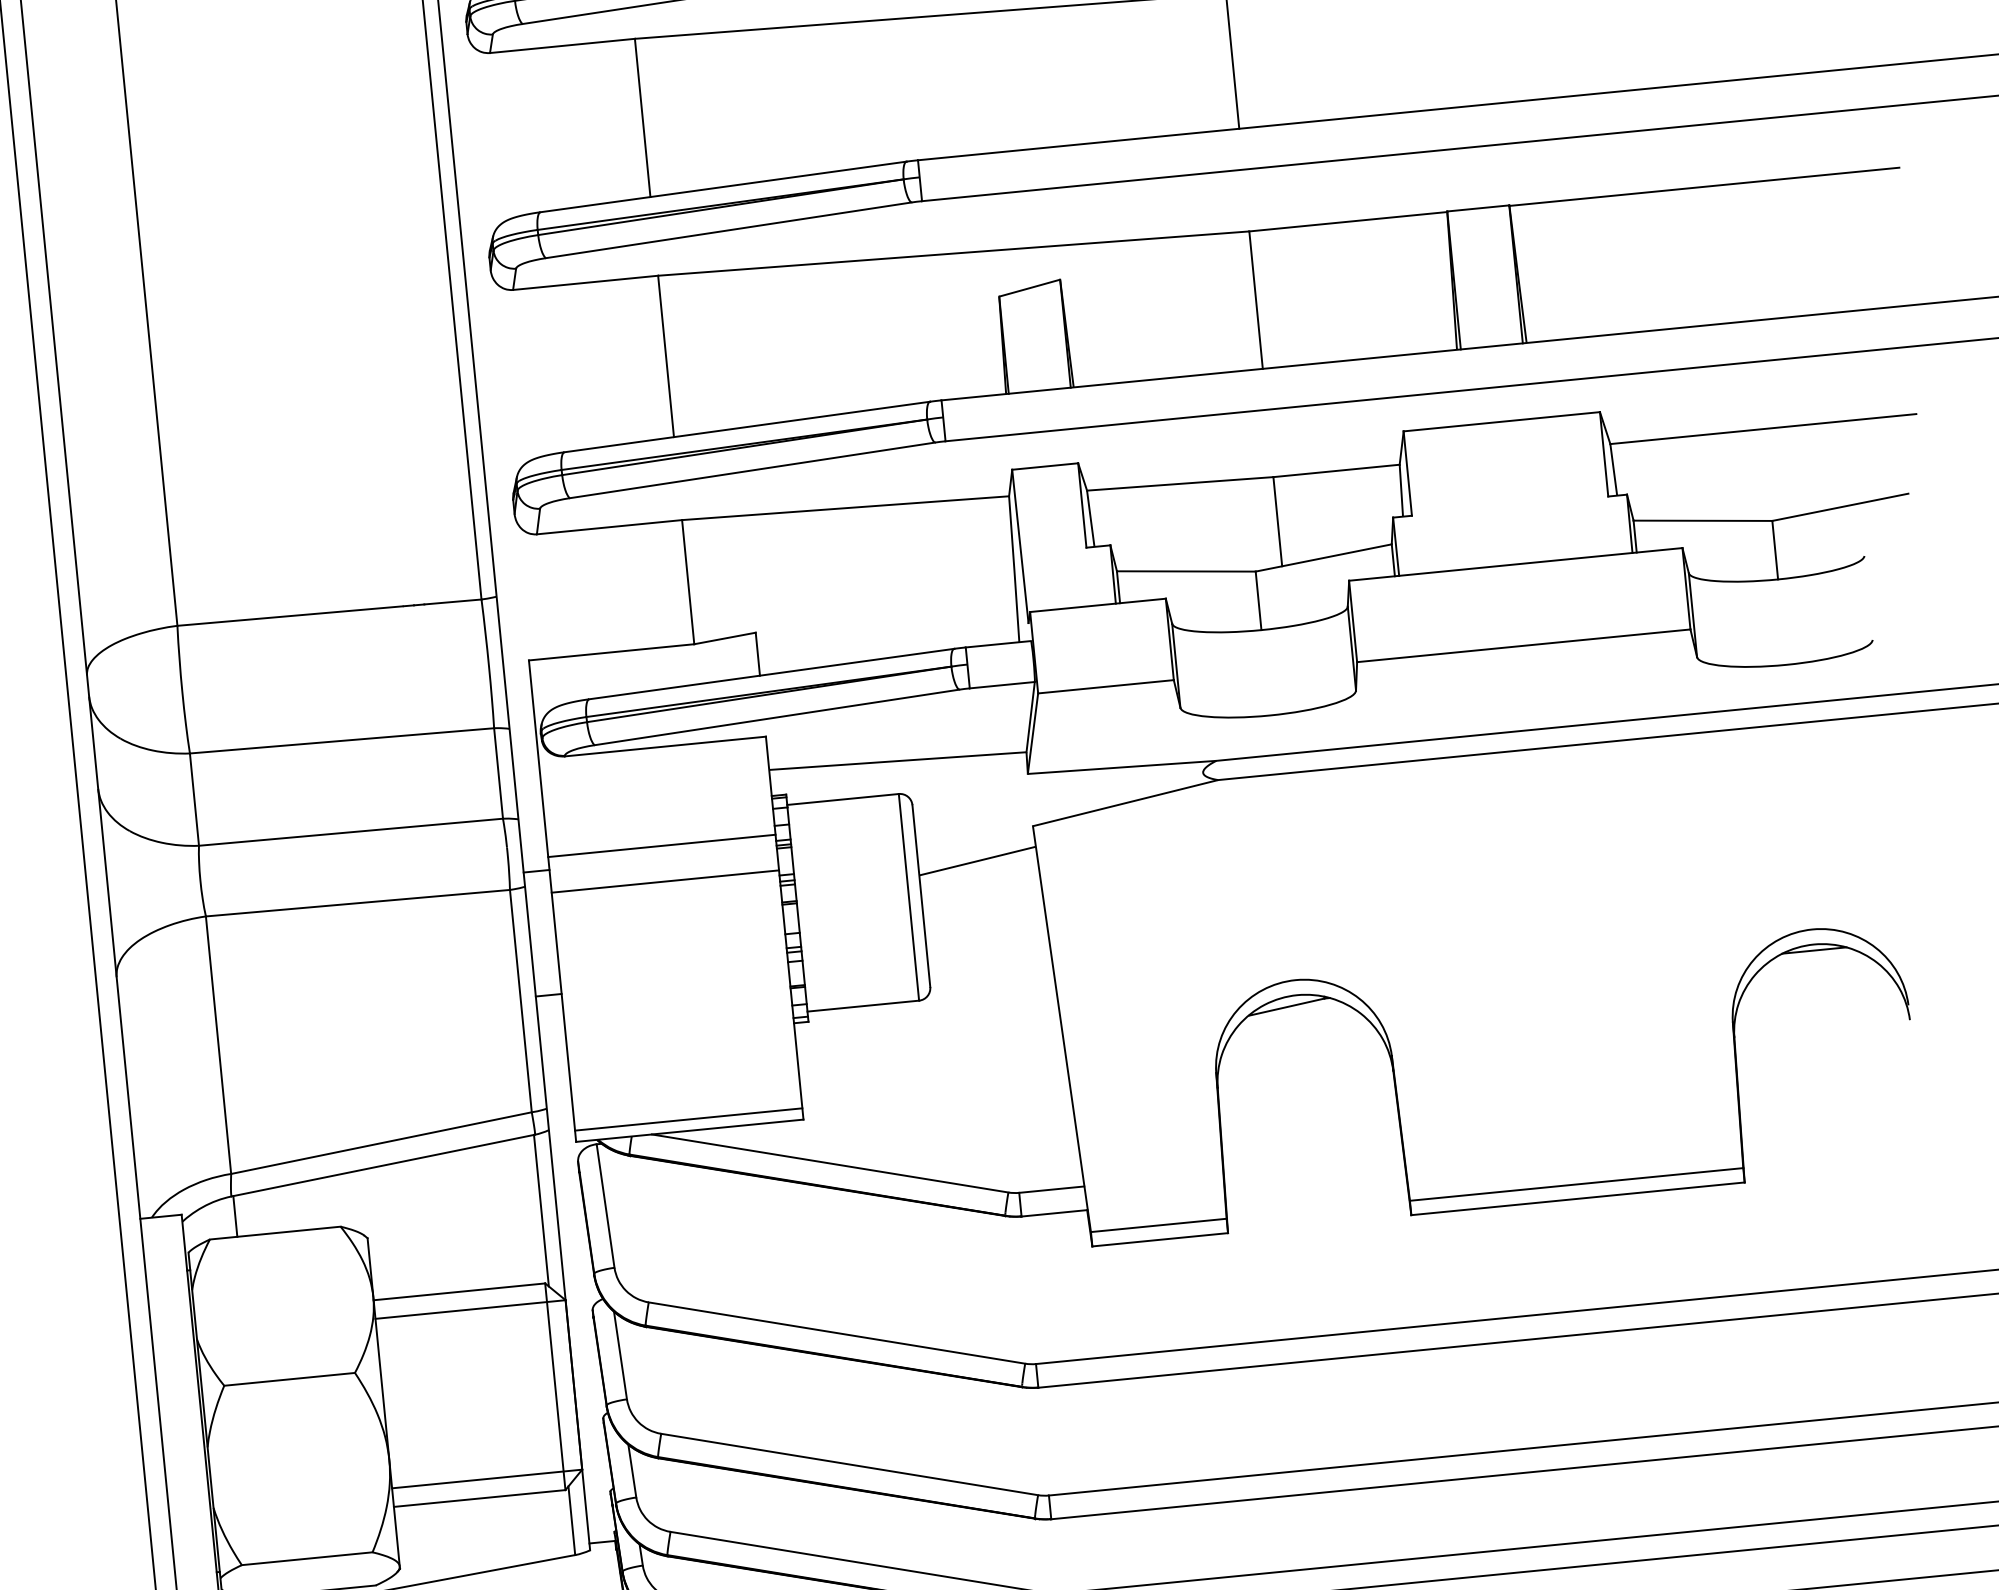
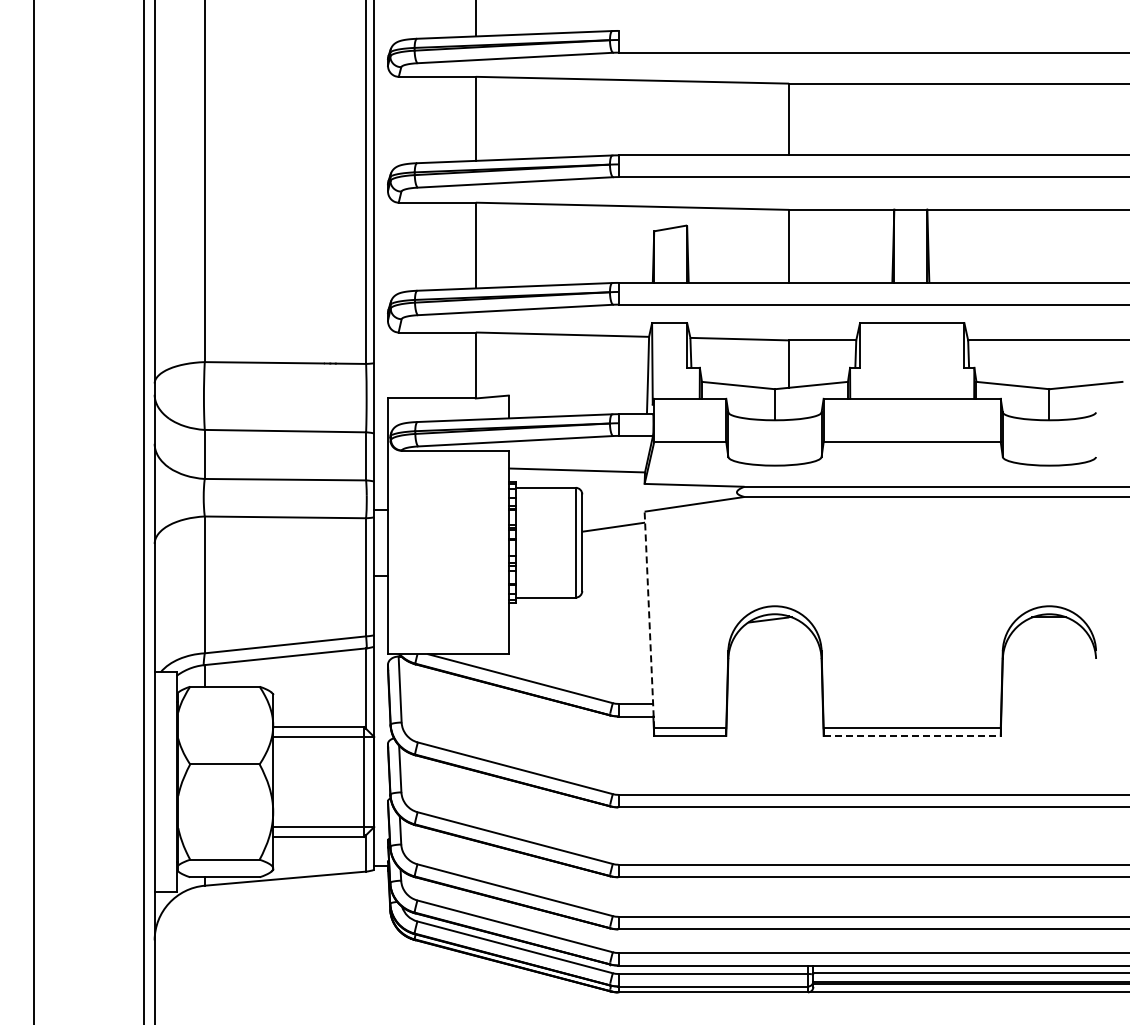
line: (660, 845) -> (447, 502), removed
line: (663, 881) -> (447, 521), removed
line: (1062, 1028) -> (649, 619), solid -> dashed
line: (687, 1120) -> (447, 648), removed
line: (1578, 1198) -> (912, 735), solid -> dashed

